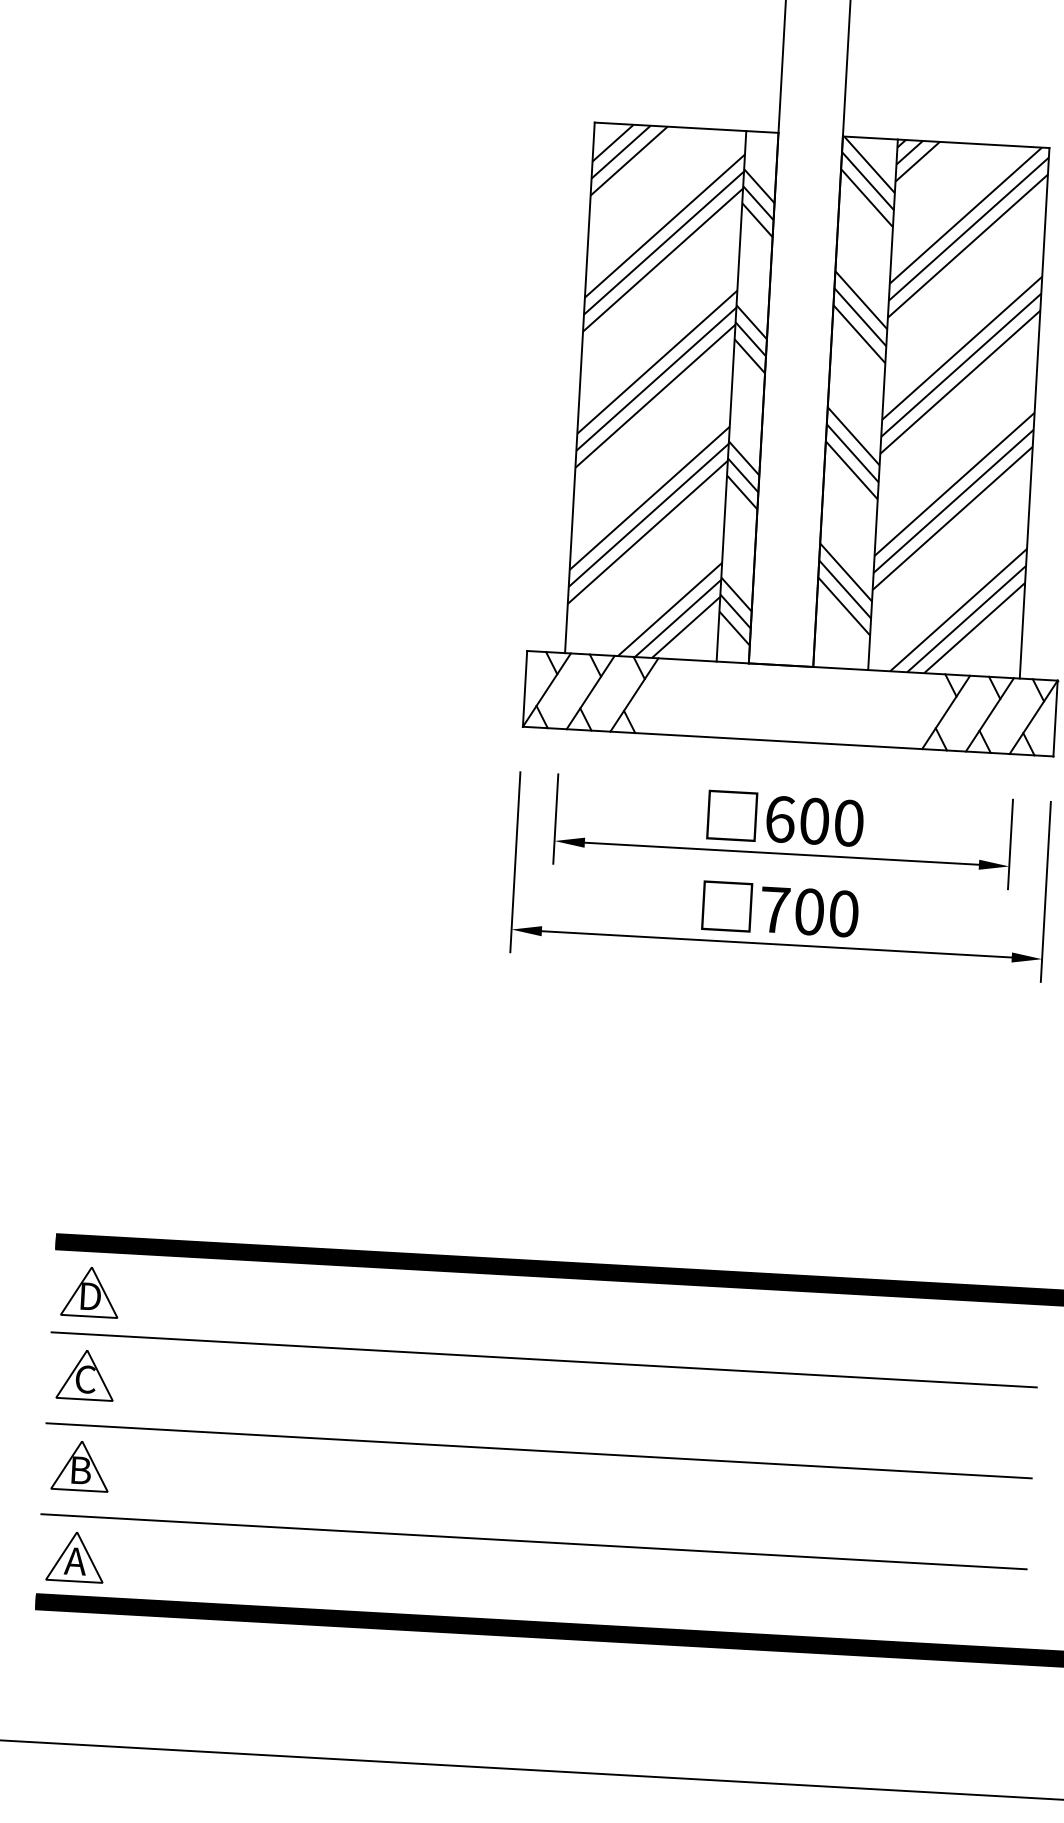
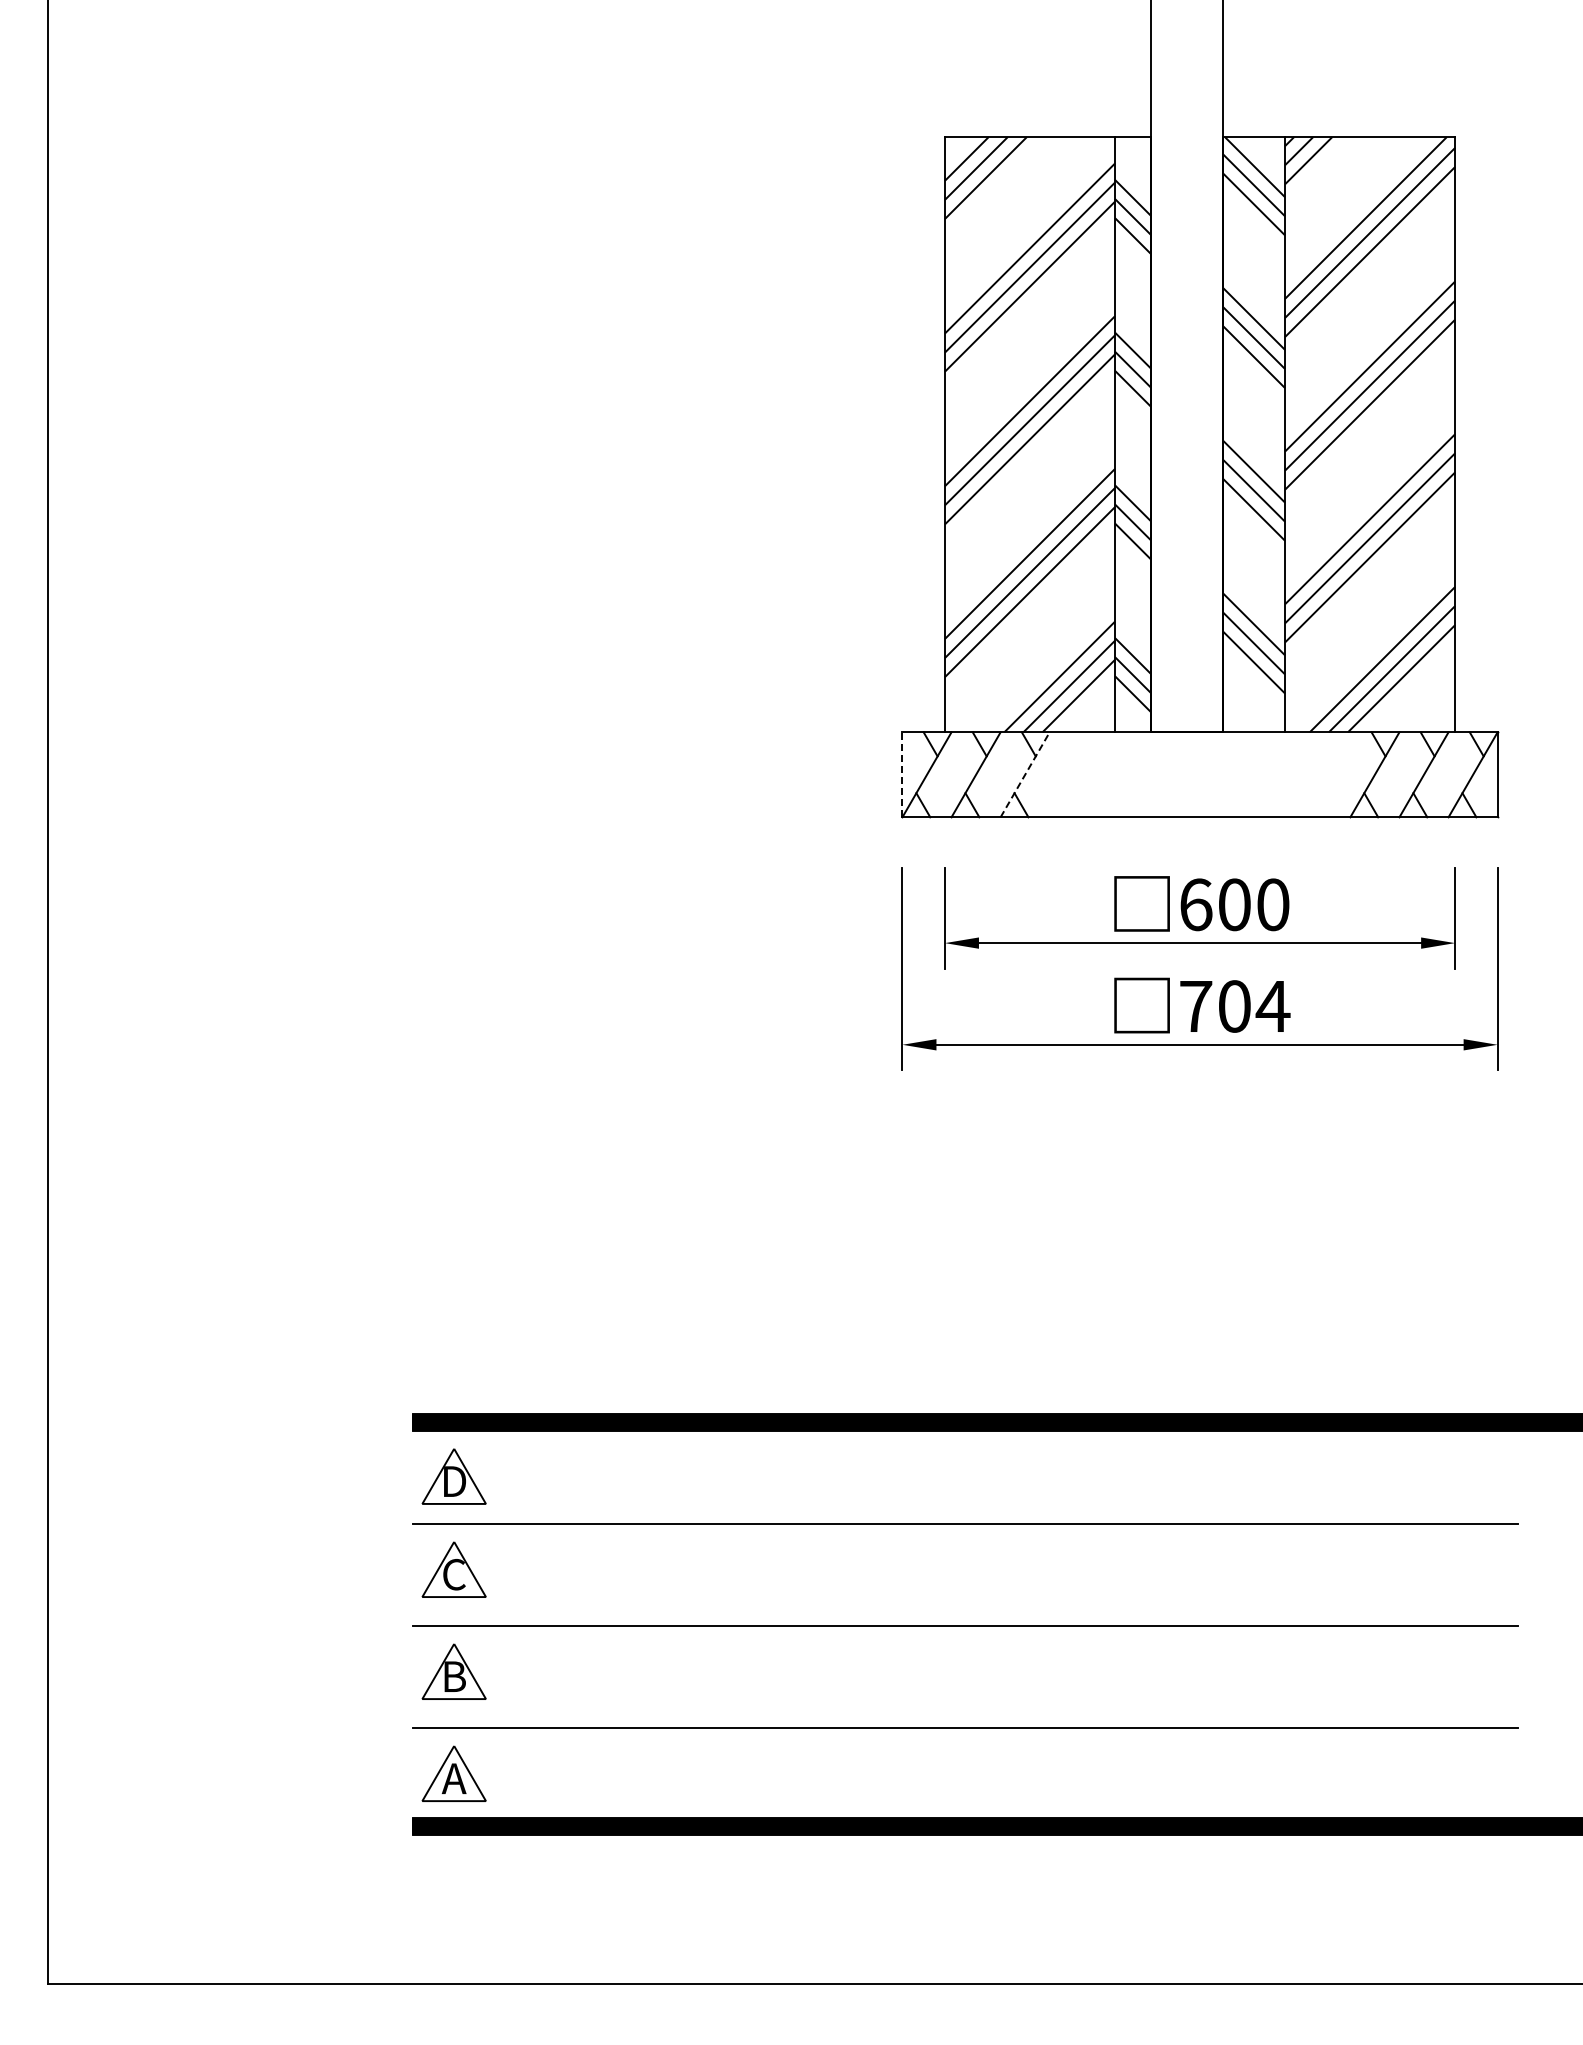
line: (525, 688) -> (902, 774), solid -> dashed
line: (634, 694) -> (1025, 774), solid -> dashed
text: (843, 913) -> (1272, 1006), 700 -> 704

